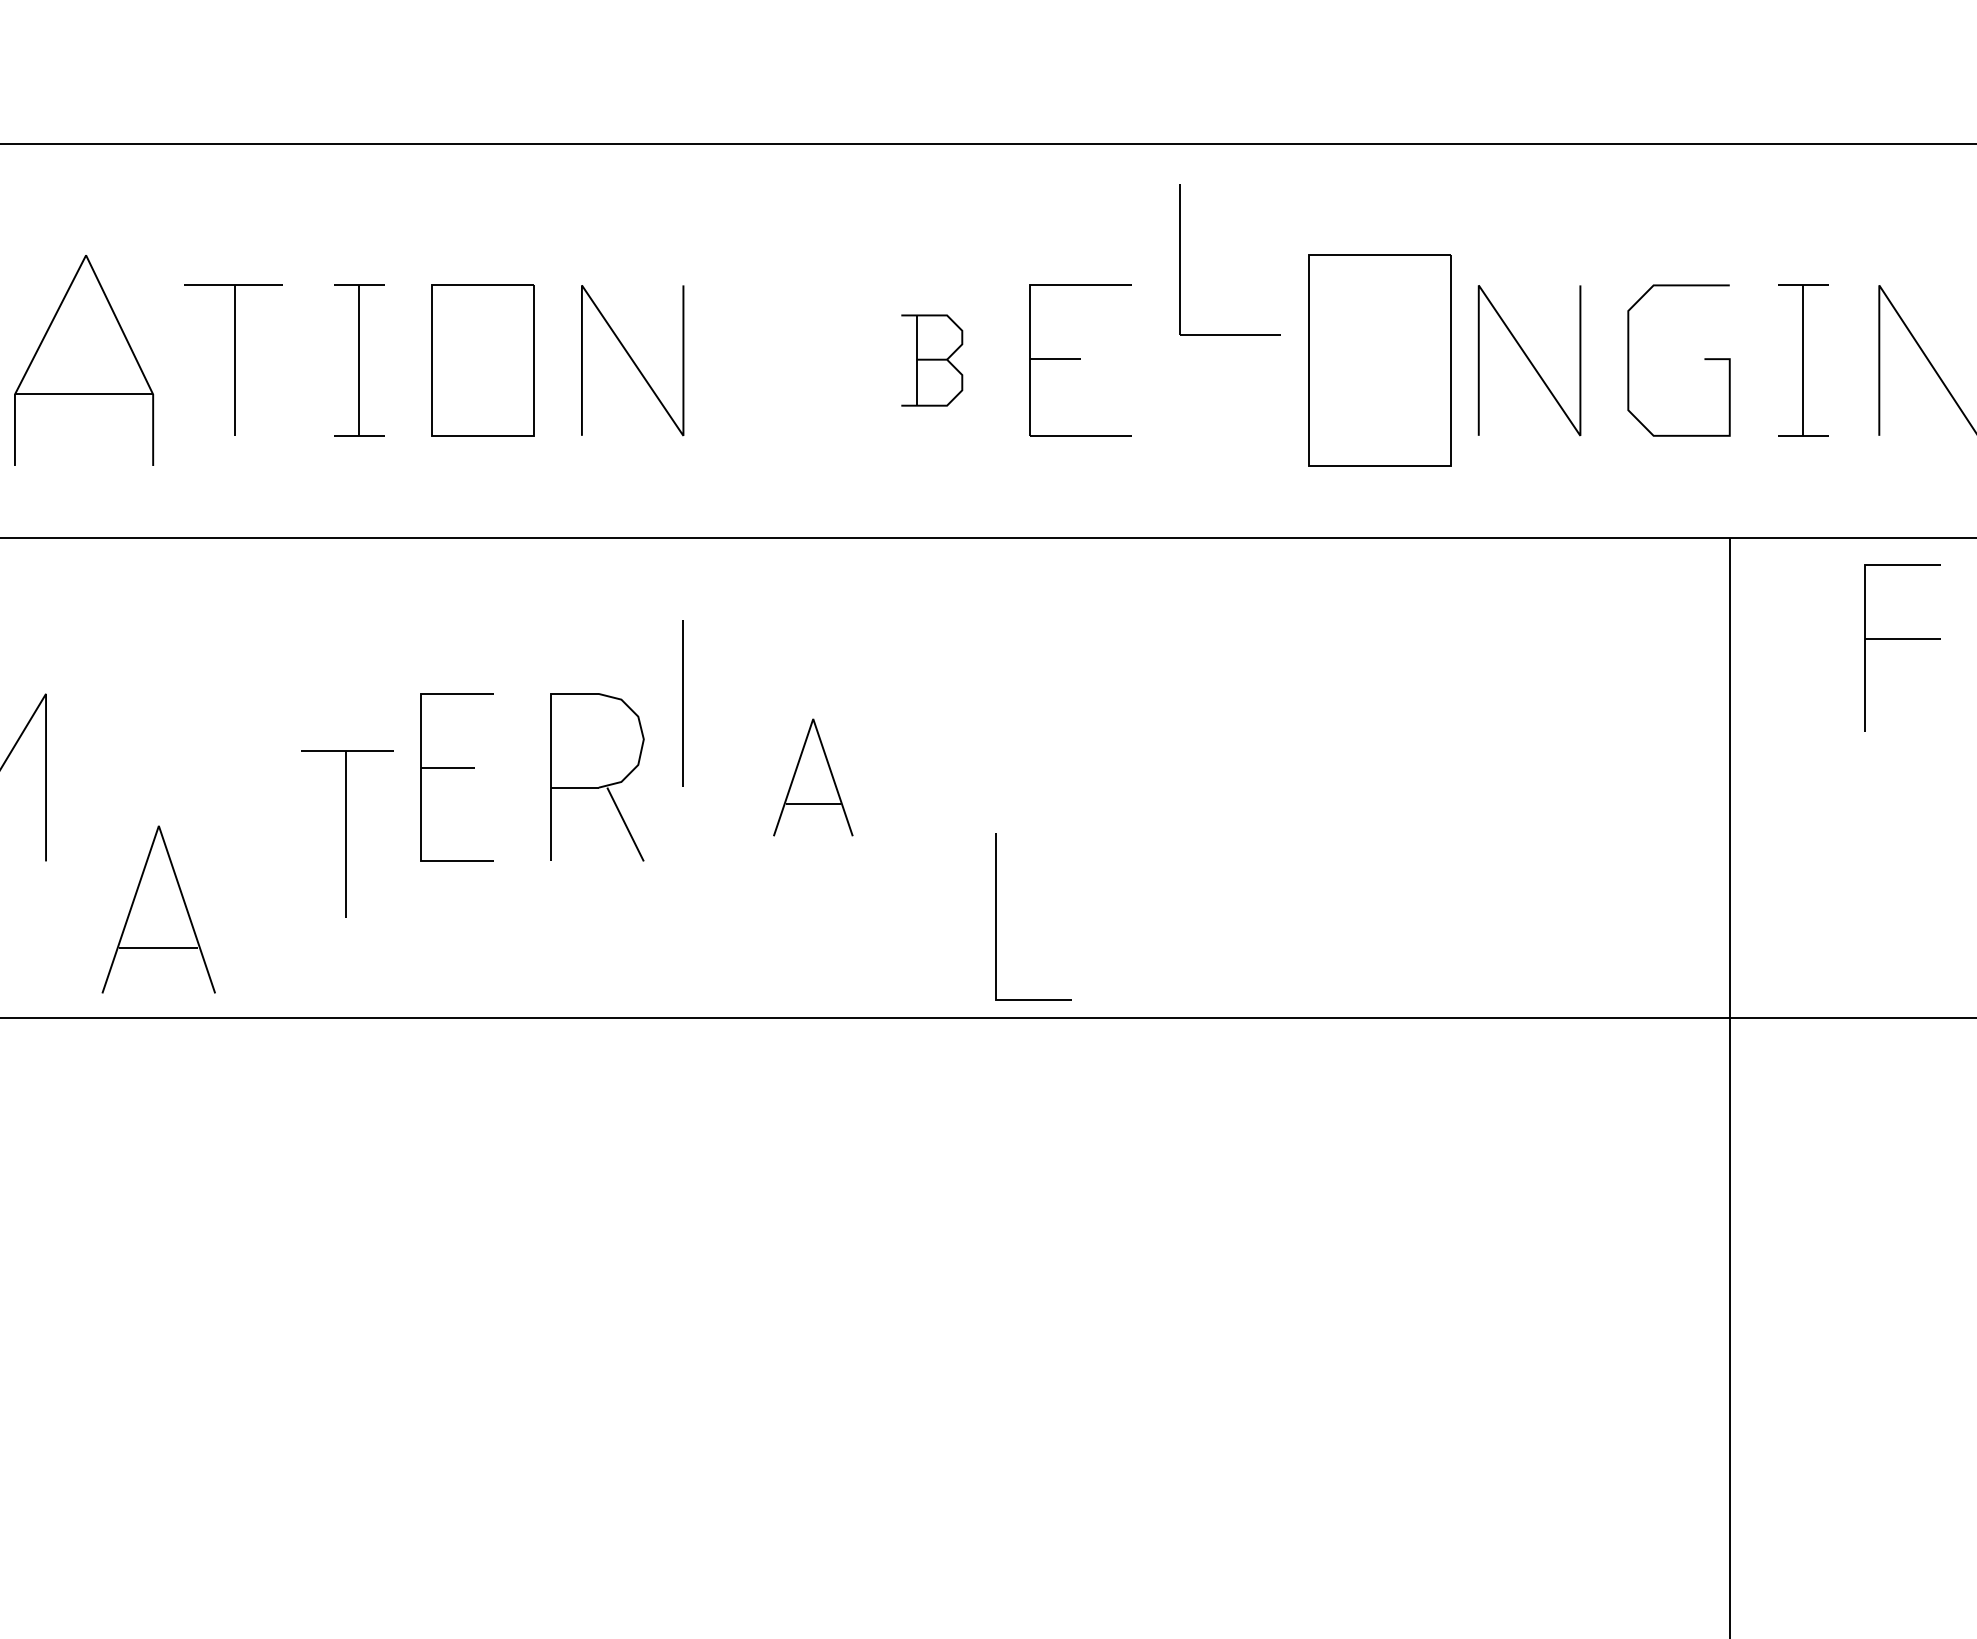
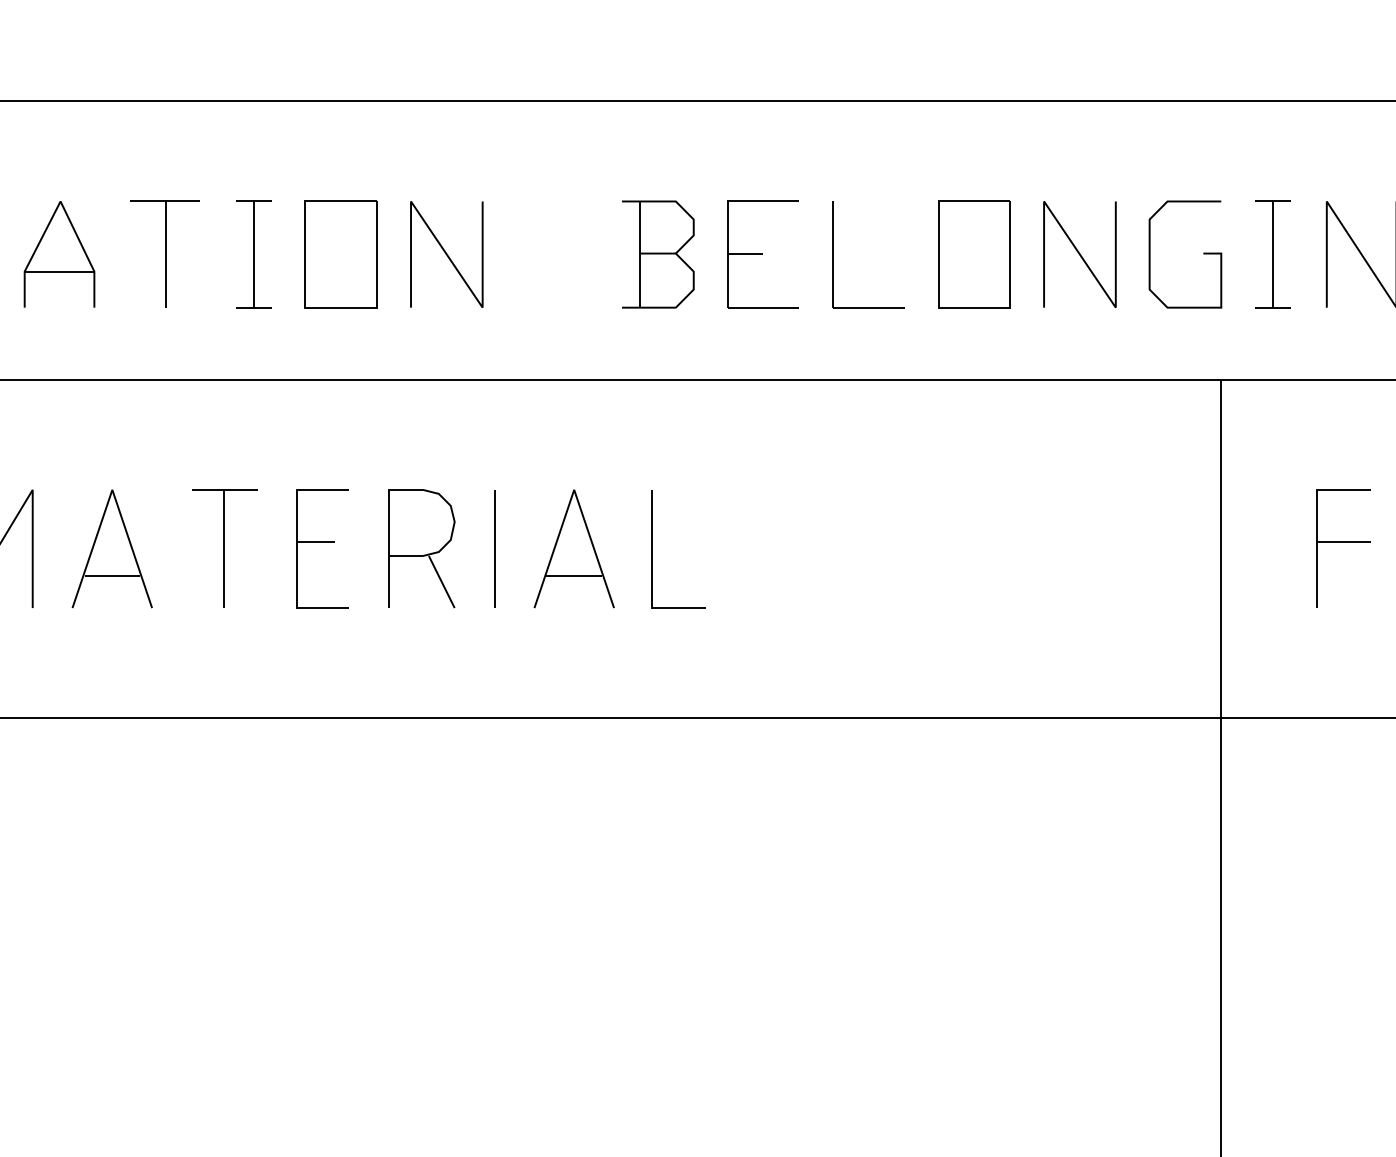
part: (1180, 259) -> (833, 254), moved
part: (83, 360) -> (59, 254), size x0.71
part: (931, 360) -> (657, 254), size x1.67
part: (1379, 360) -> (974, 254), size x0.71
part: (1902, 639) -> (1343, 542), moved
line: (682, 703) -> (493, 548), moved
part: (813, 777) -> (574, 548), size x1.43
part: (347, 833) -> (225, 548), moved
part: (158, 909) -> (112, 548), moved
curve: (996, 916) -> (652, 548), moved

